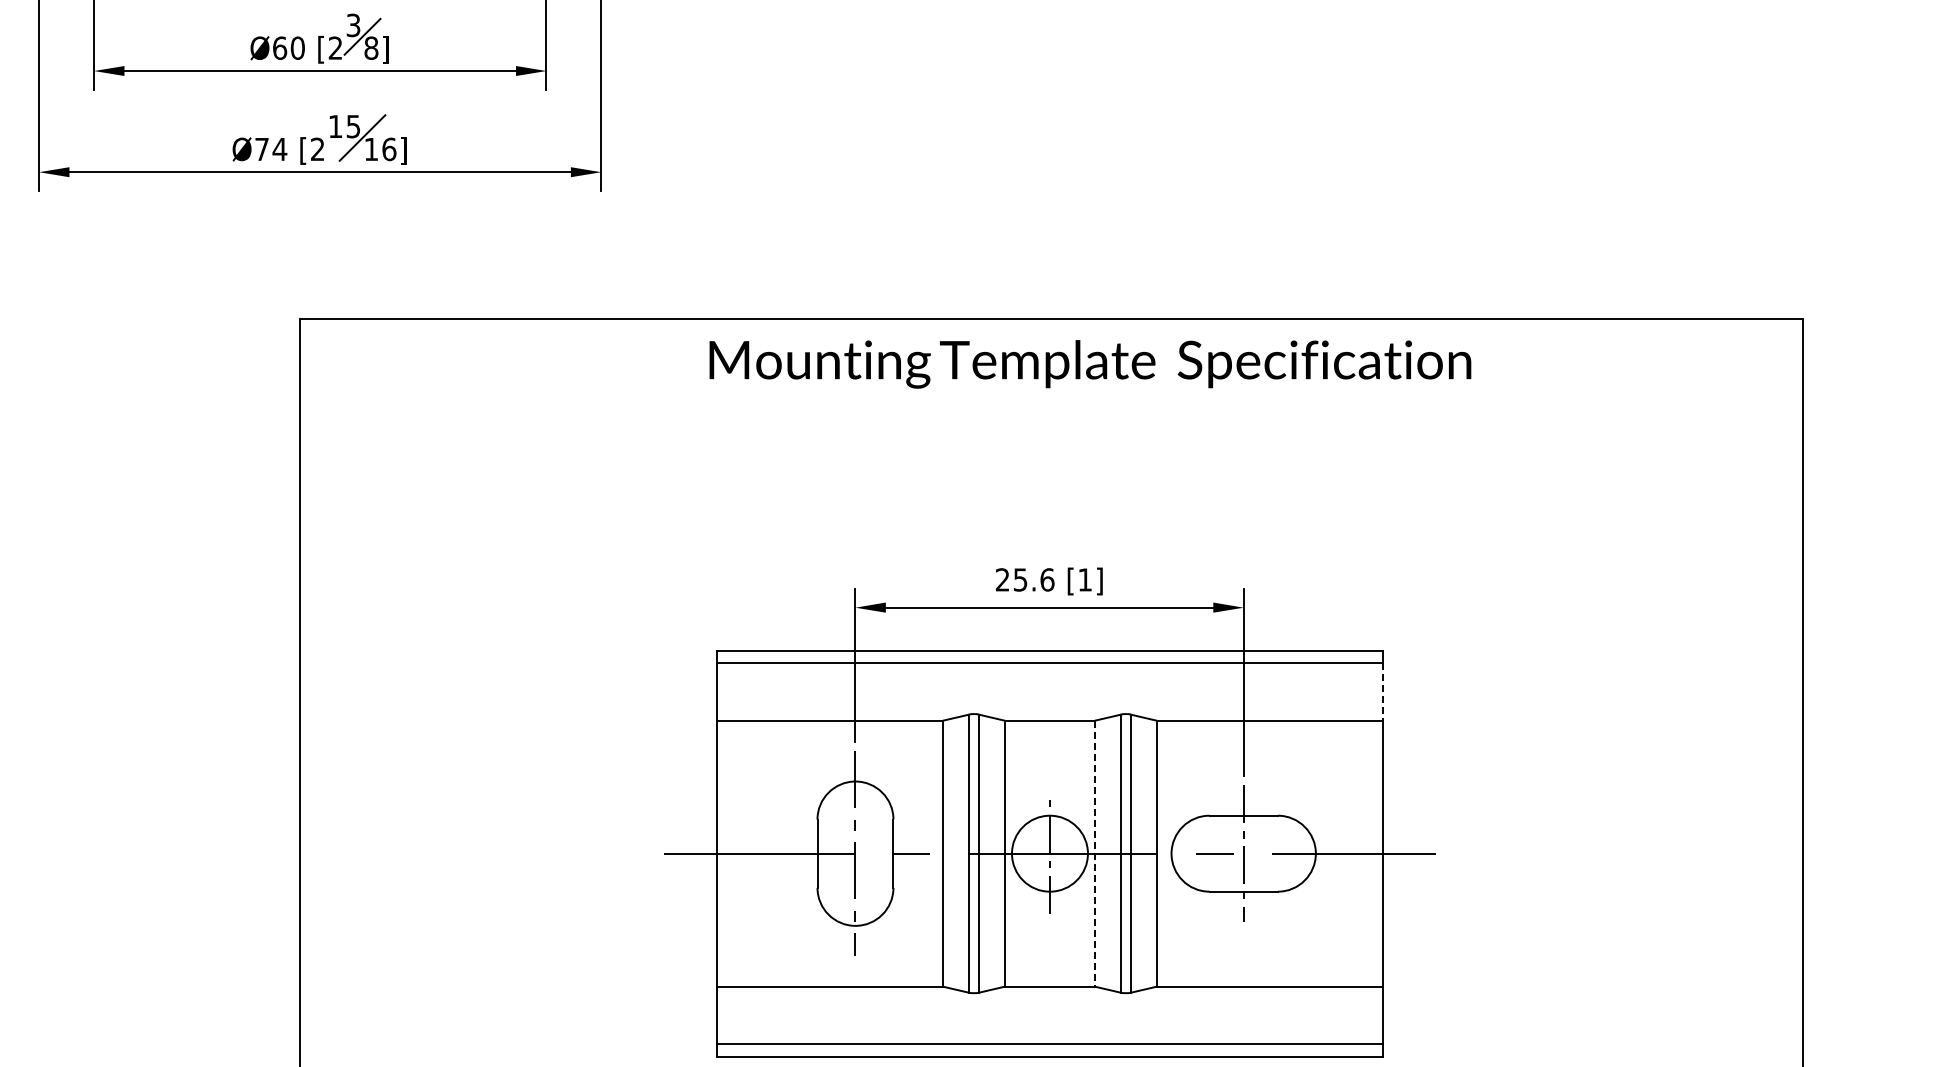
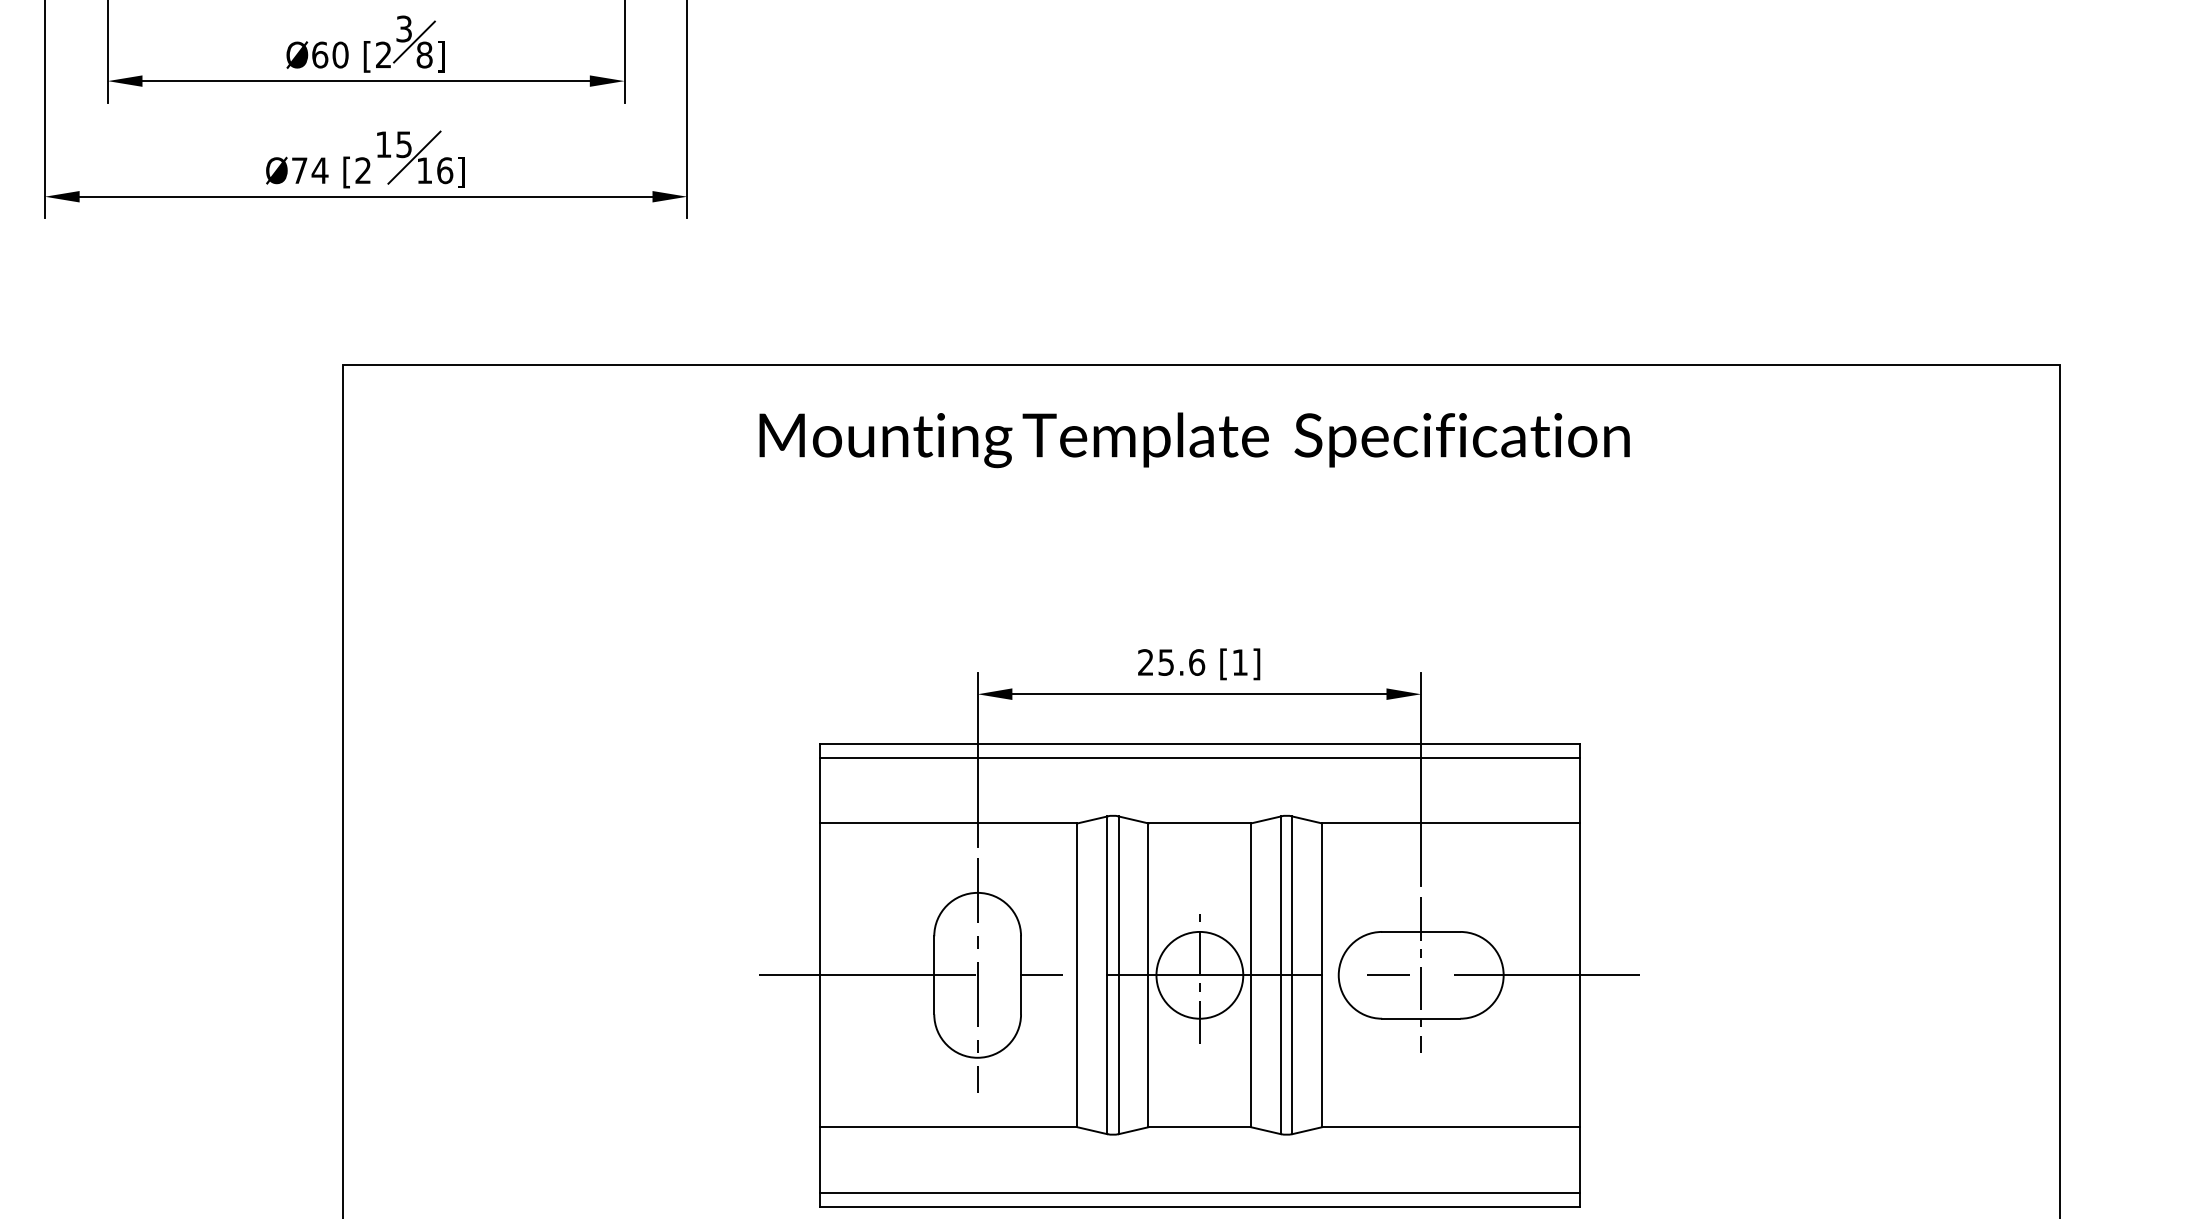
text: (1090, 364) -> (1194, 440), moved
line: (1382, 692) -> (1579, 791), dashed -> solid
line: (1094, 853) -> (1250, 975), dashed -> solid

